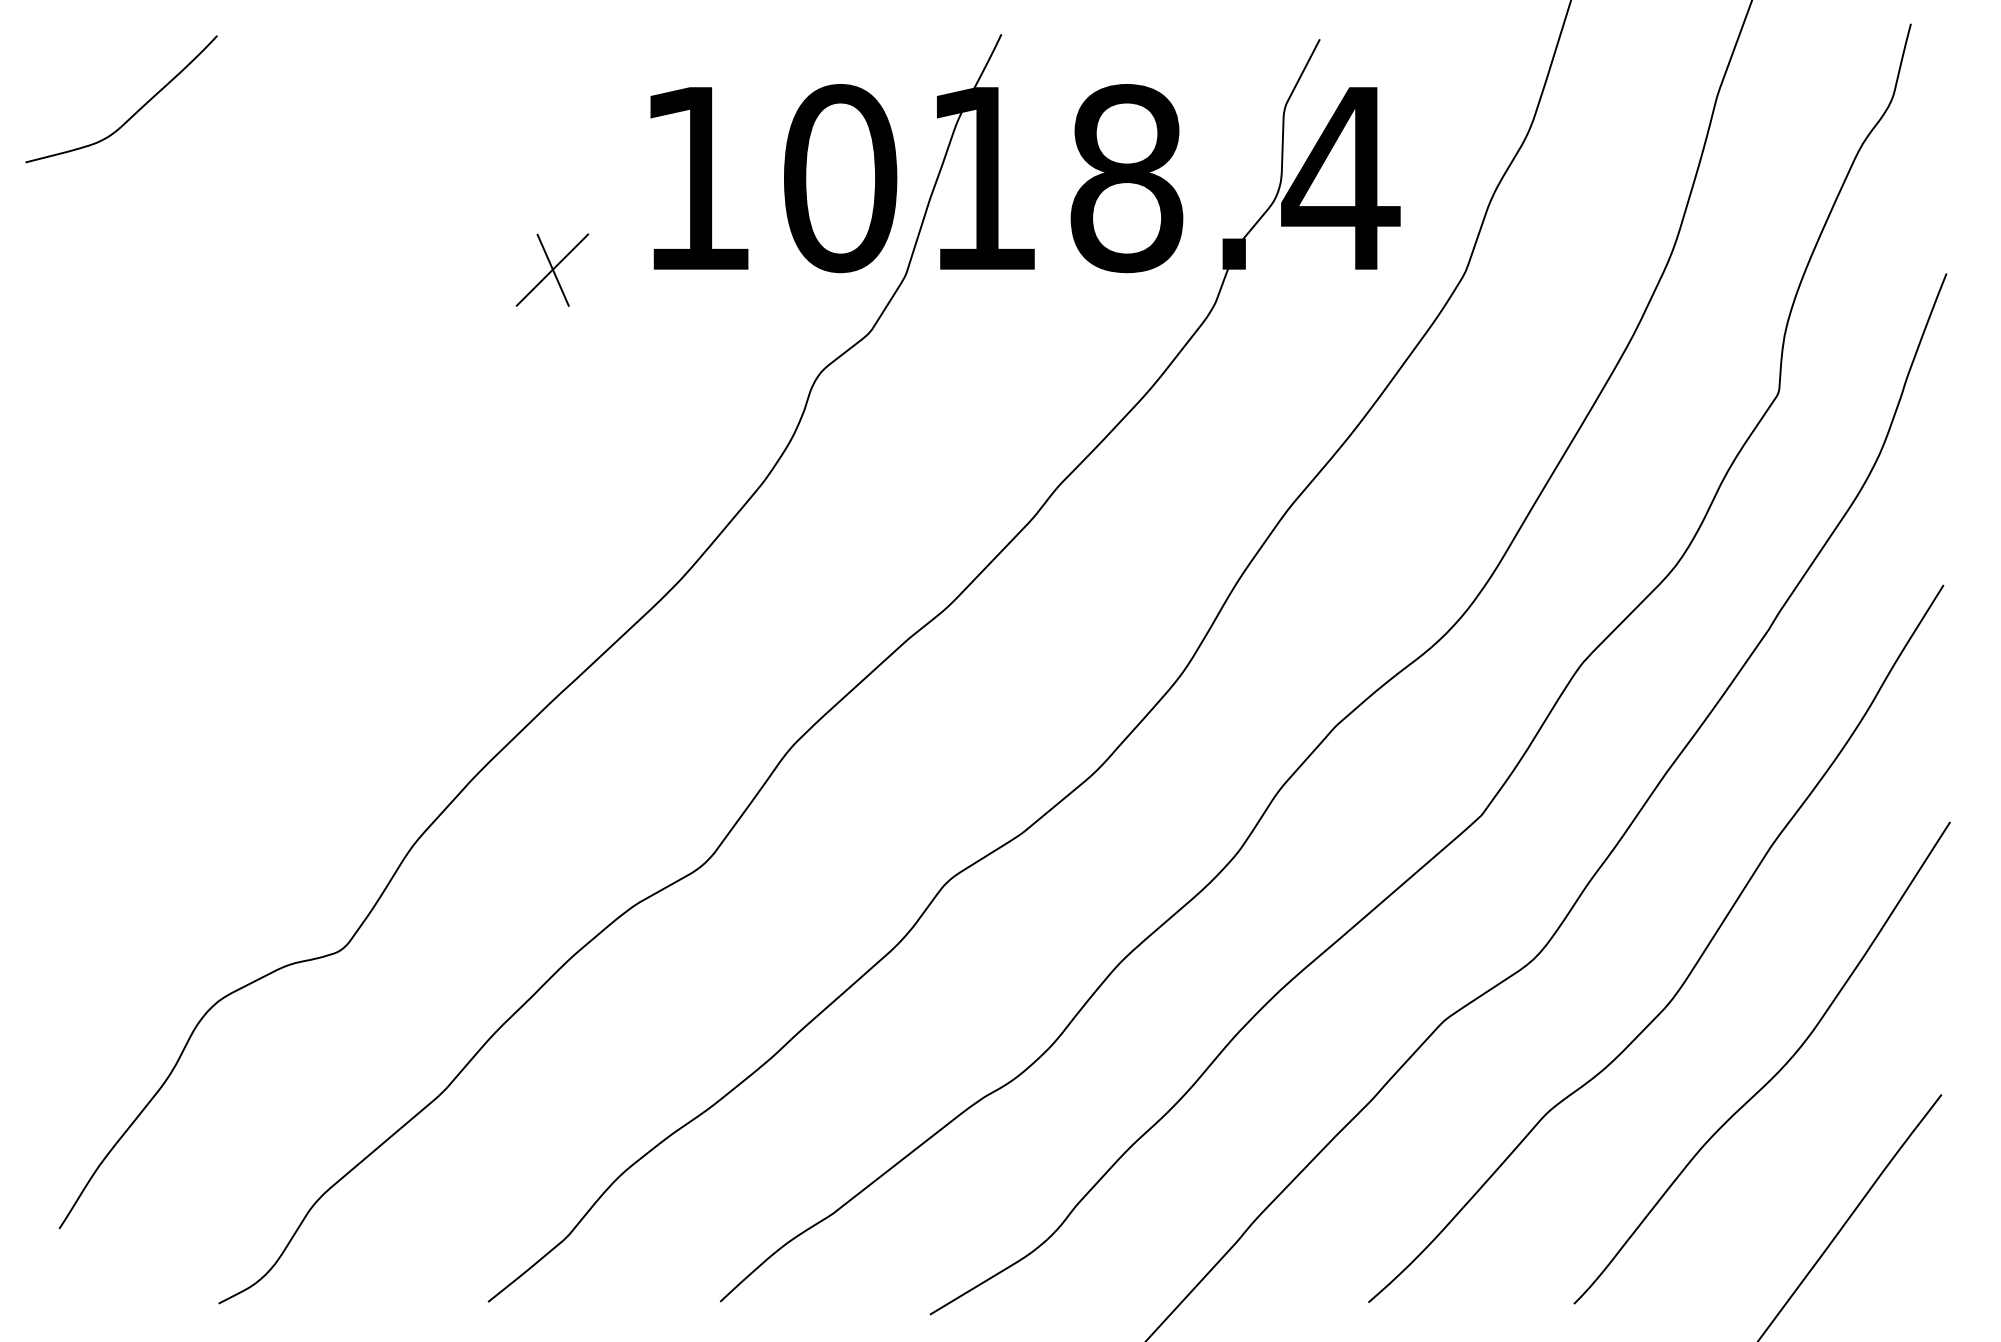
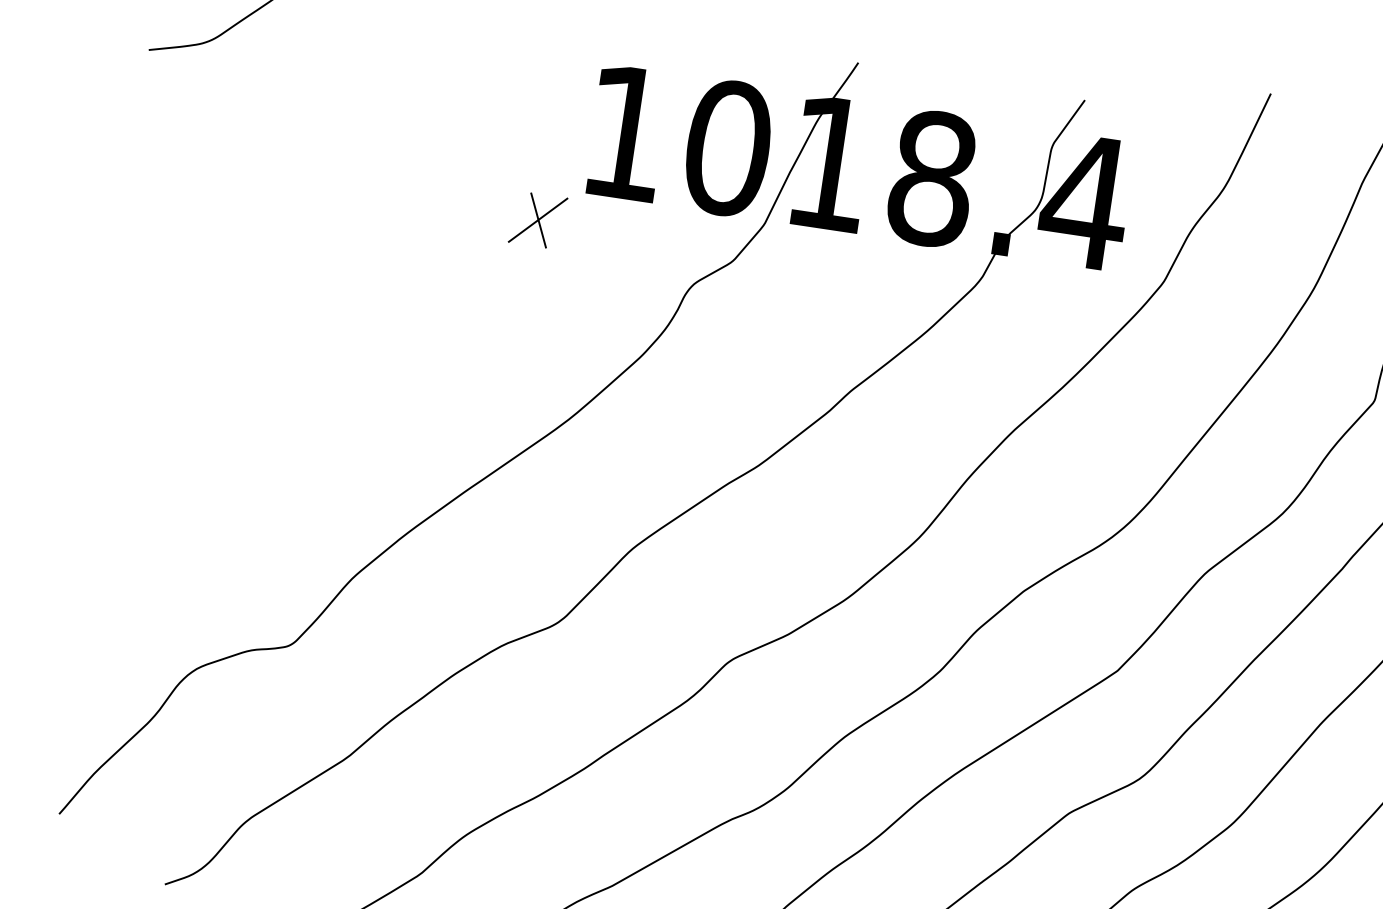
part: (552, 269) -> (538, 219), moved

